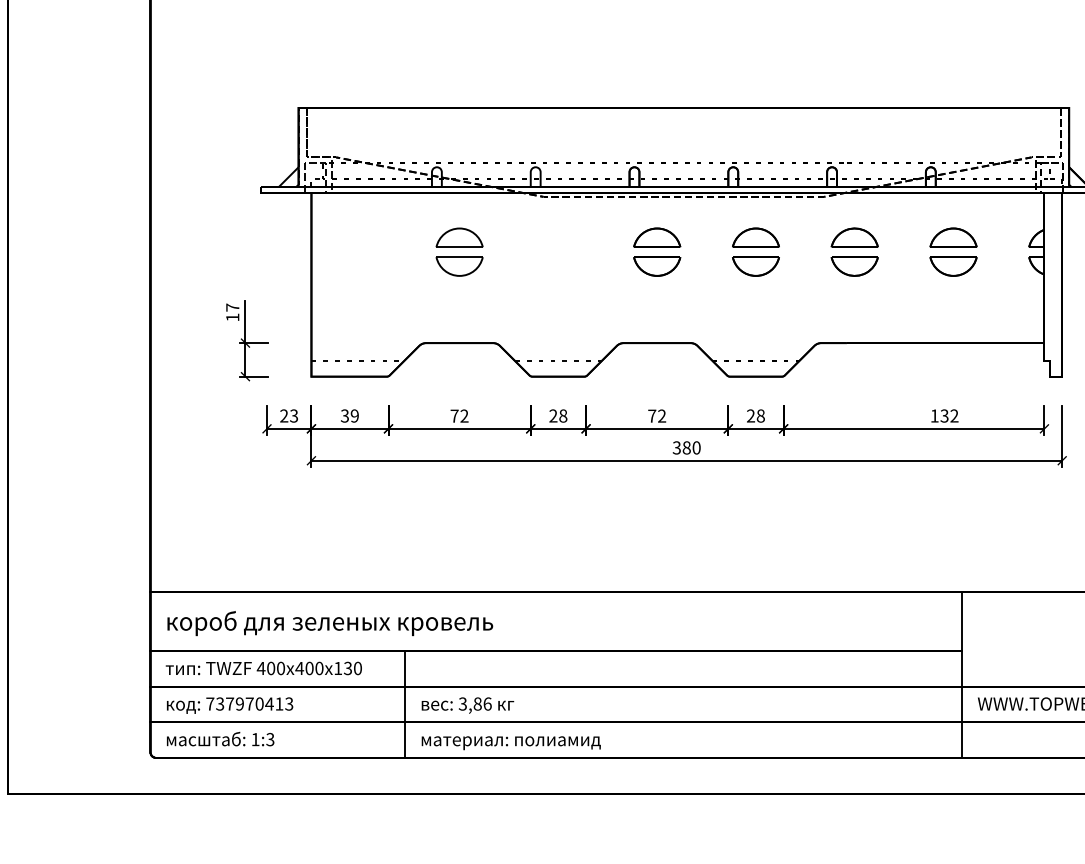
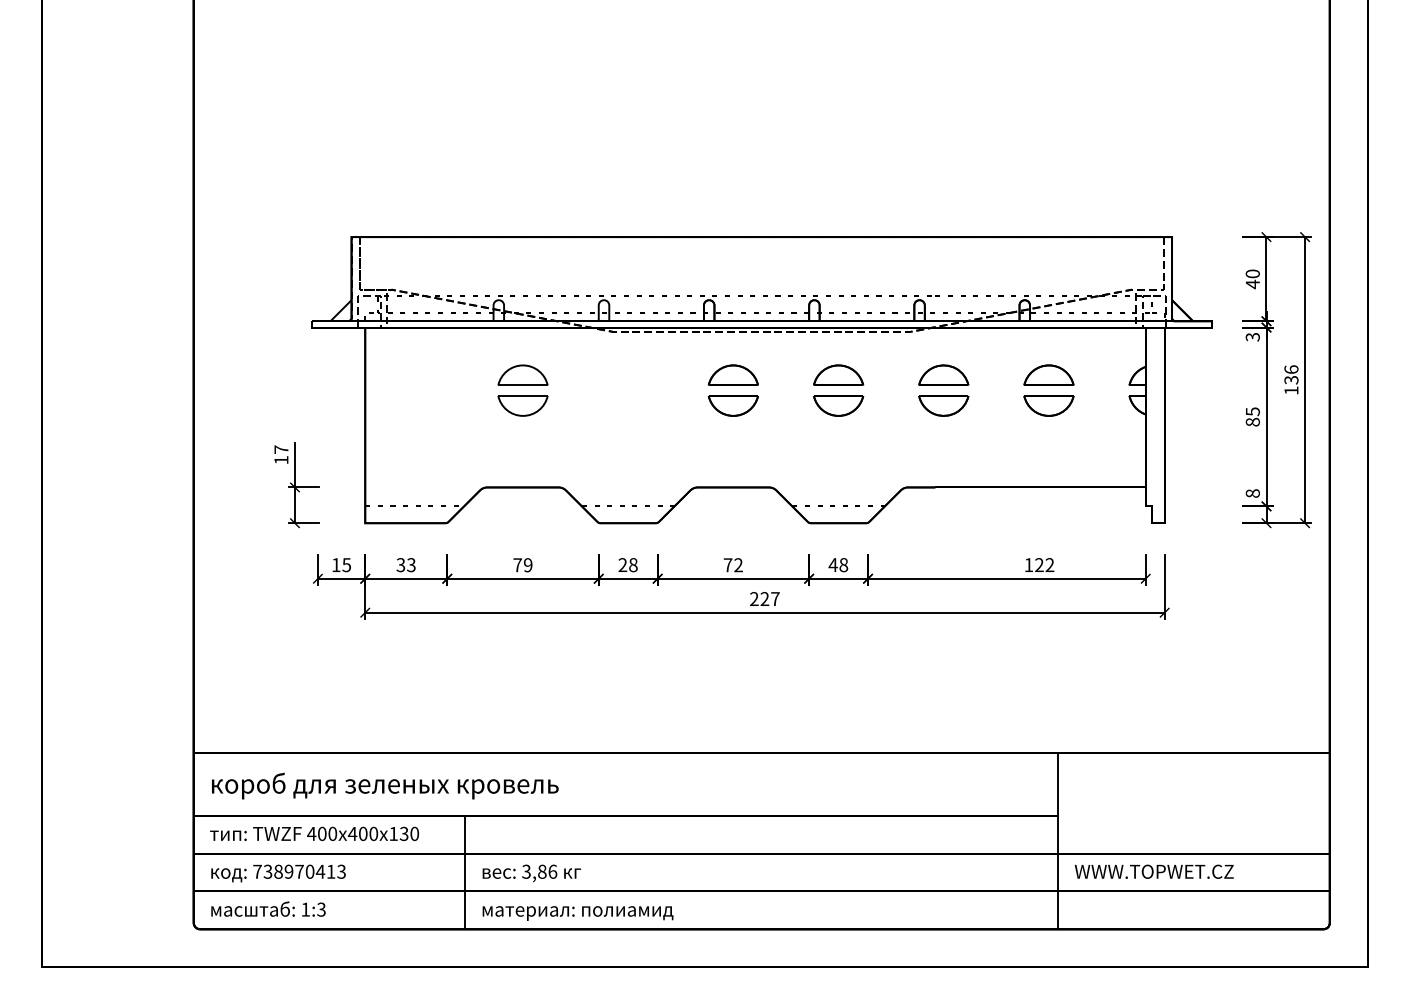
text: (288, 415) -> (340, 564), 23 -> 15
text: (750, 415) -> (832, 564), 28 -> 48
text: (354, 416) -> (411, 565), 39 -> 33
text: (463, 416) -> (527, 565), 72 -> 79
text: (944, 416) -> (1039, 565), 132 -> 122
text: (686, 448) -> (764, 599), 380 -> 227
text: (230, 703) -> (278, 871), 737970413 -> 738970413

